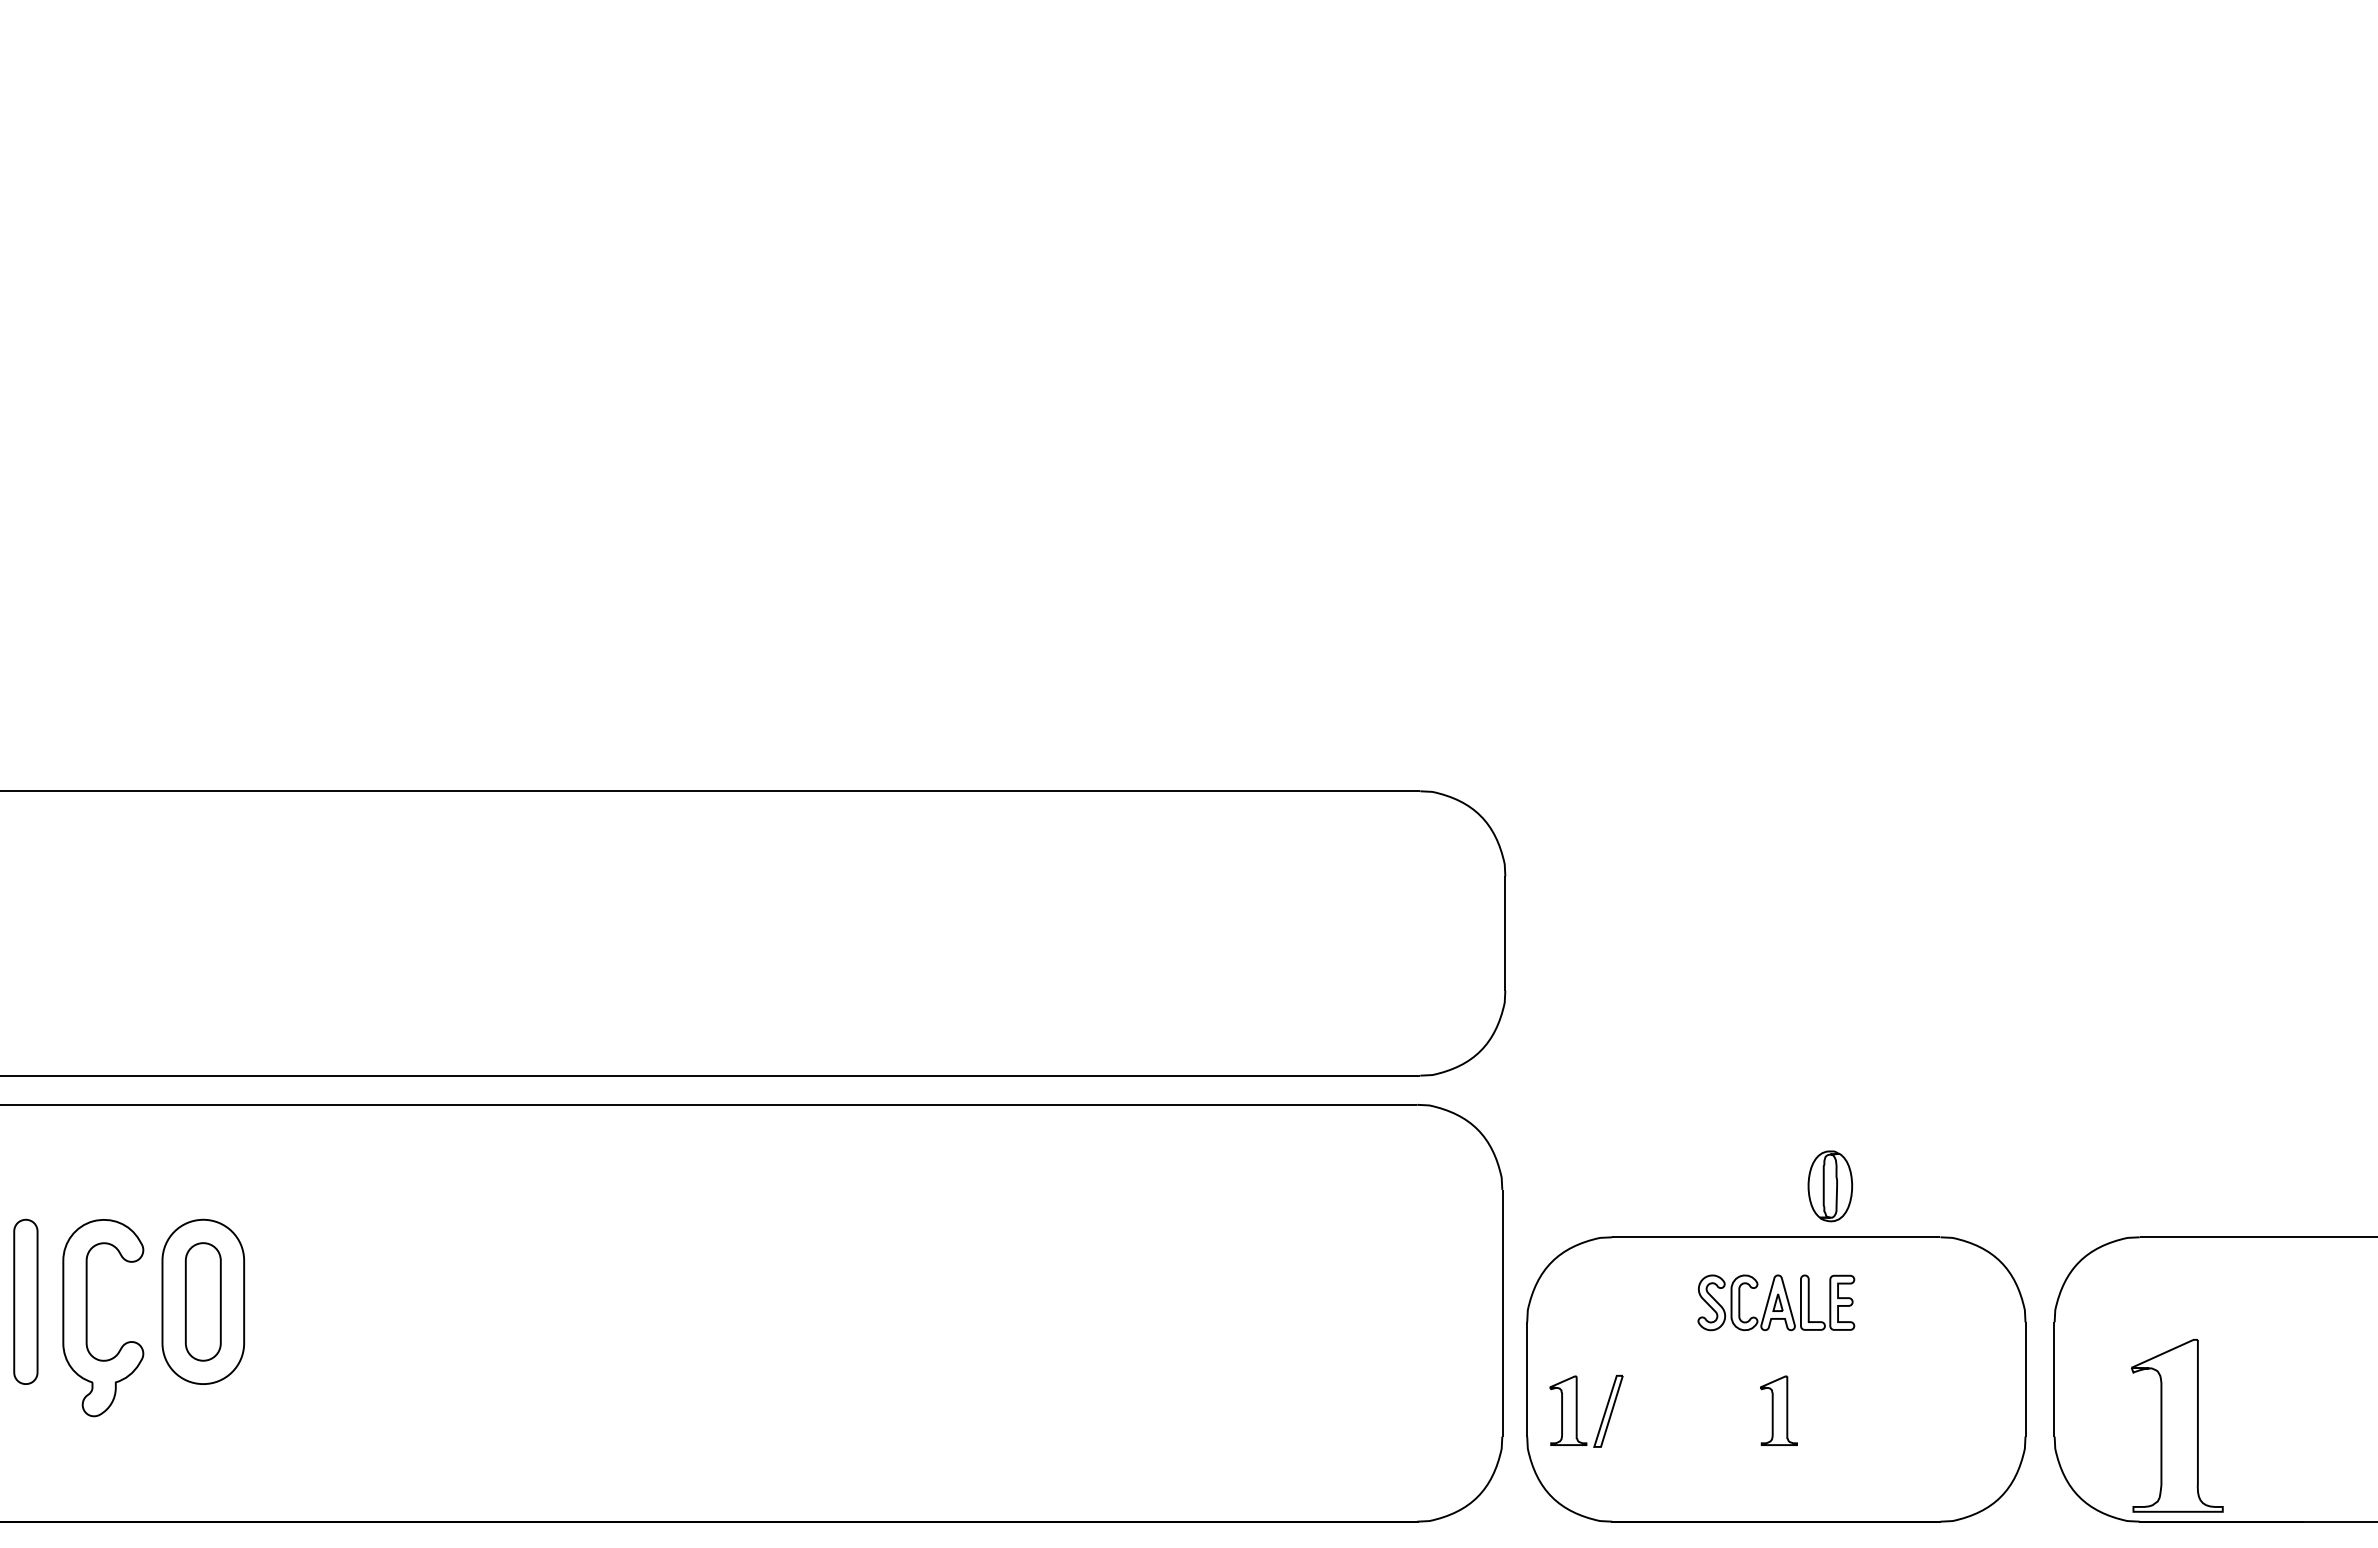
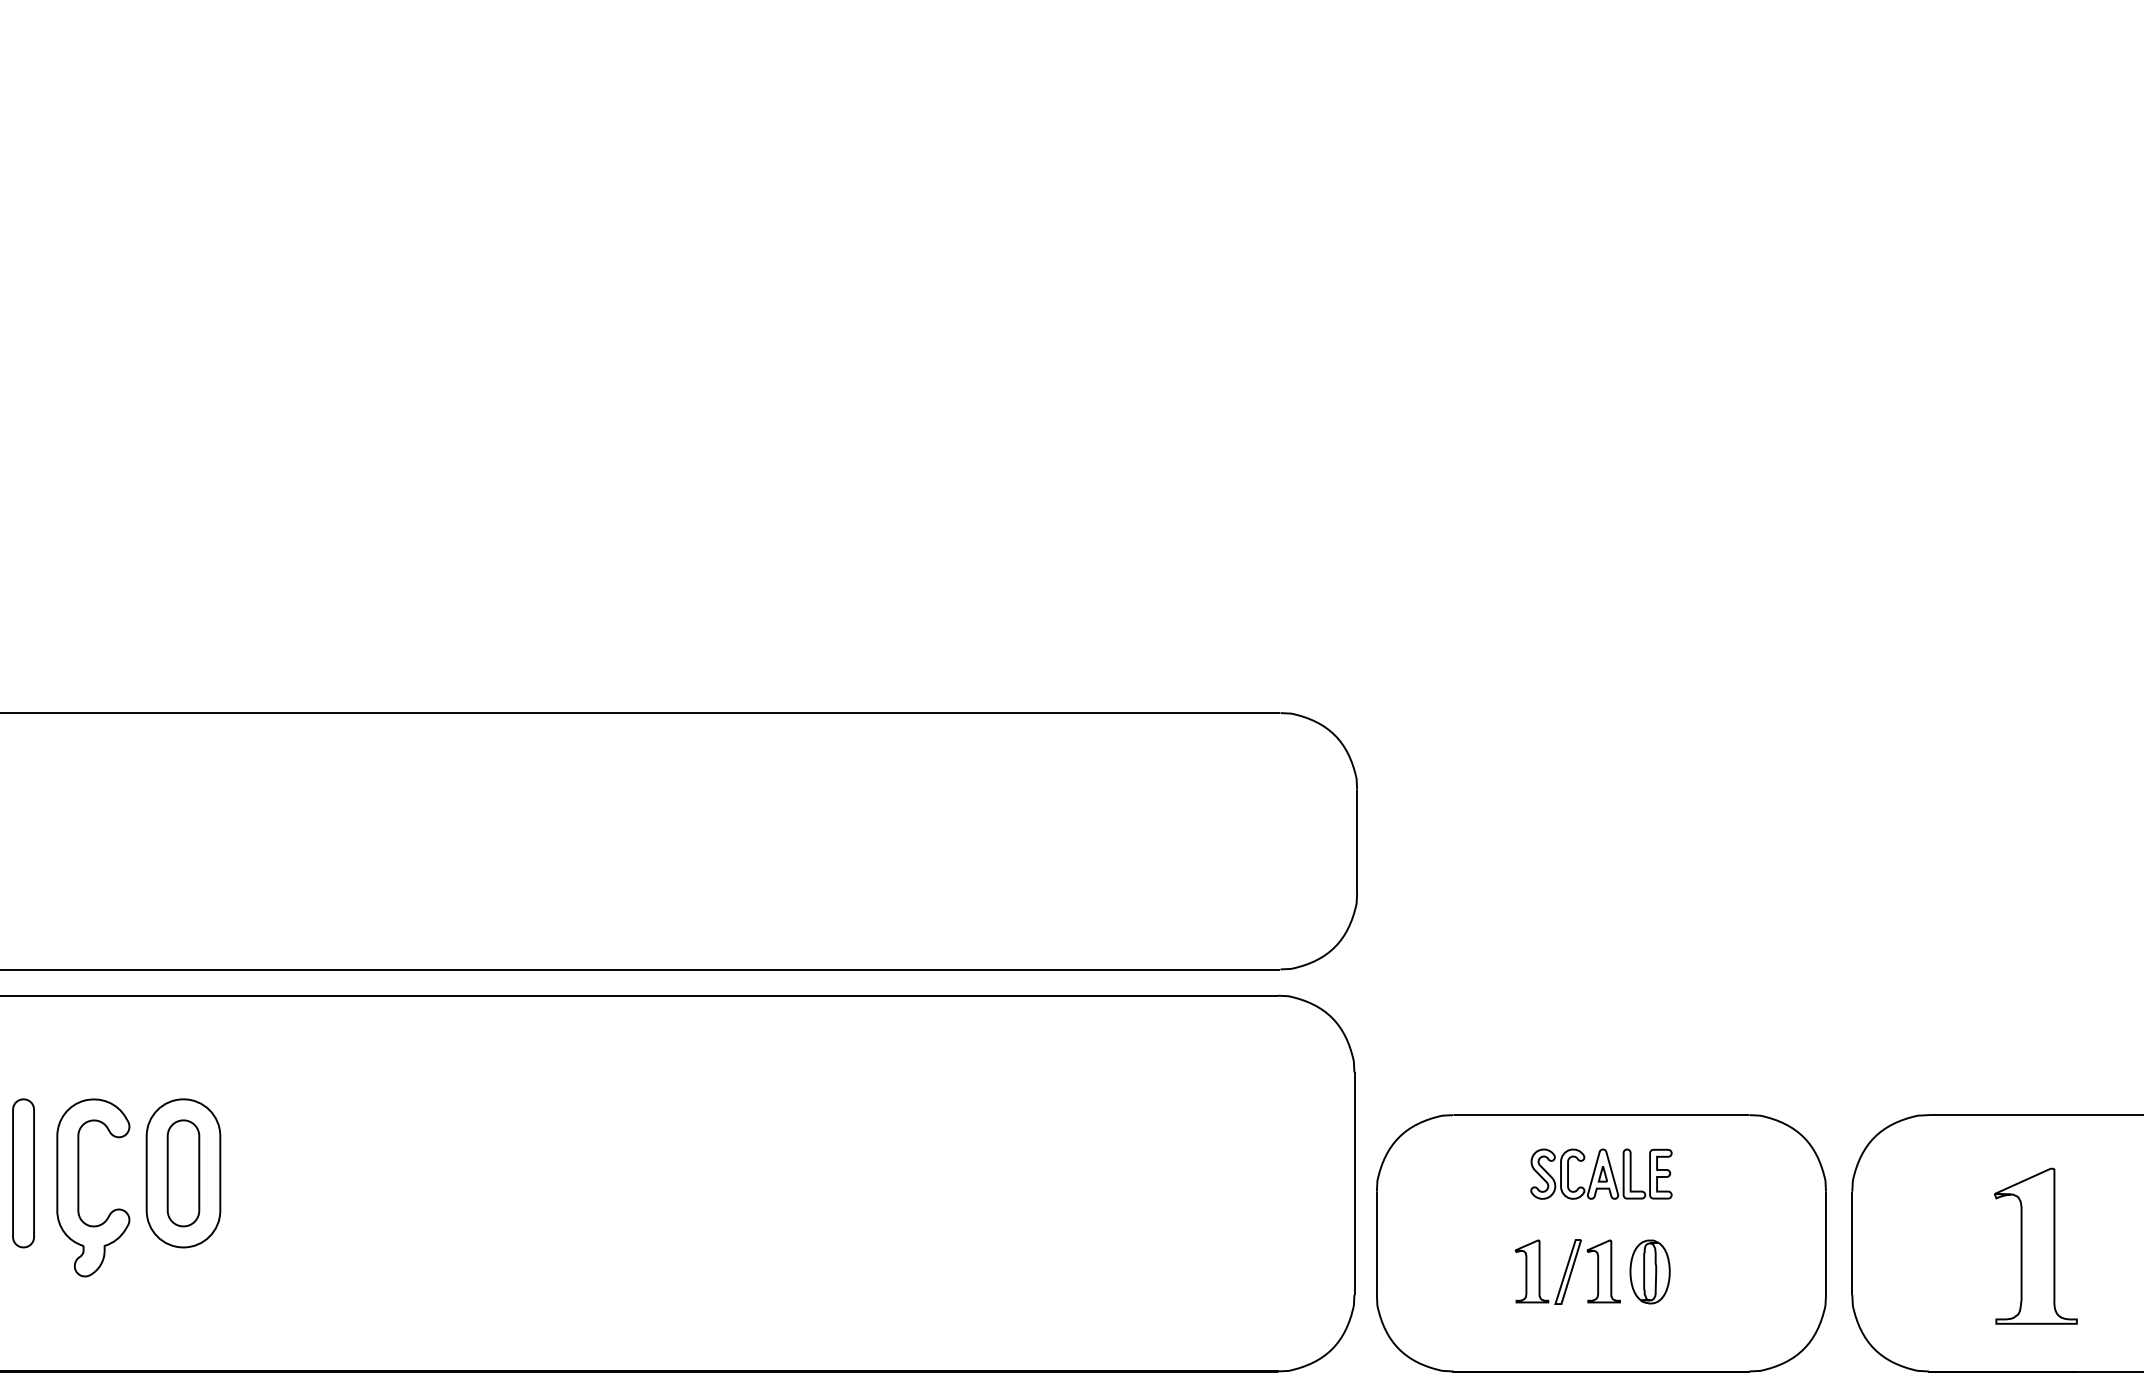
part: (1830, 1186) -> (1650, 1272), moved
part: (1577, 1411) -> (1540, 1272), moved
part: (2177, 1425) -> (2036, 1246), moved

